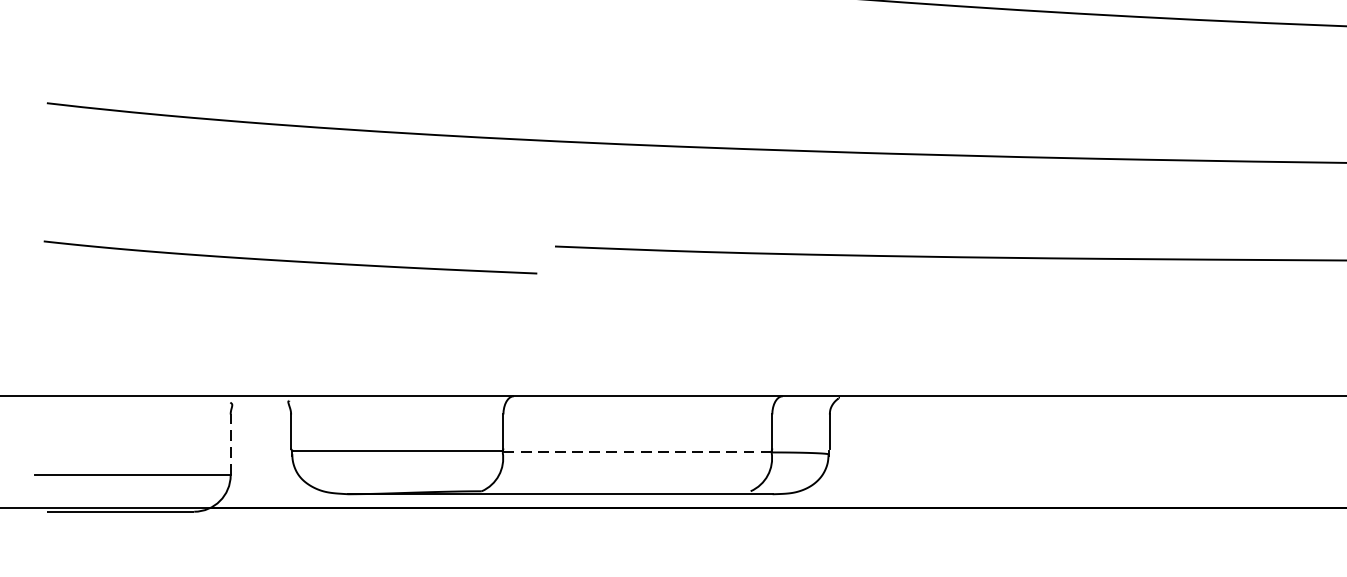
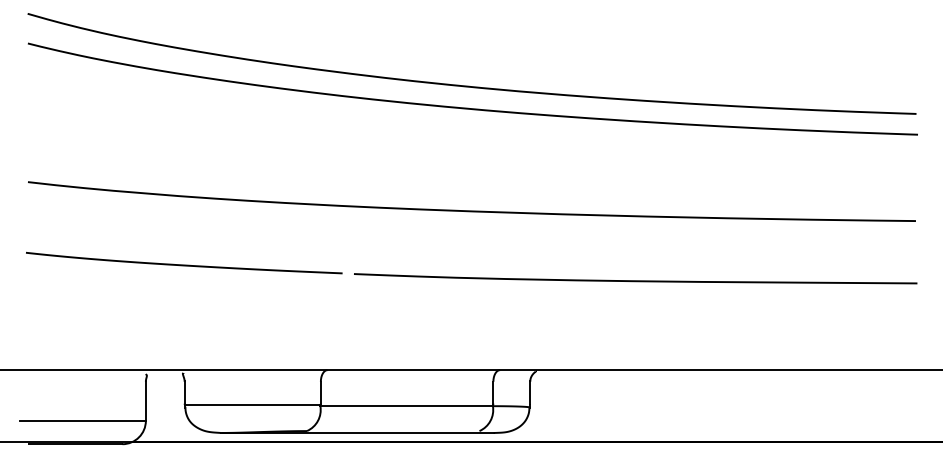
curve: (290, 259) -> (184, 264), moved
line: (230, 445) -> (145, 401), dashed -> solid
line: (636, 452) -> (406, 406), dashed -> solid

